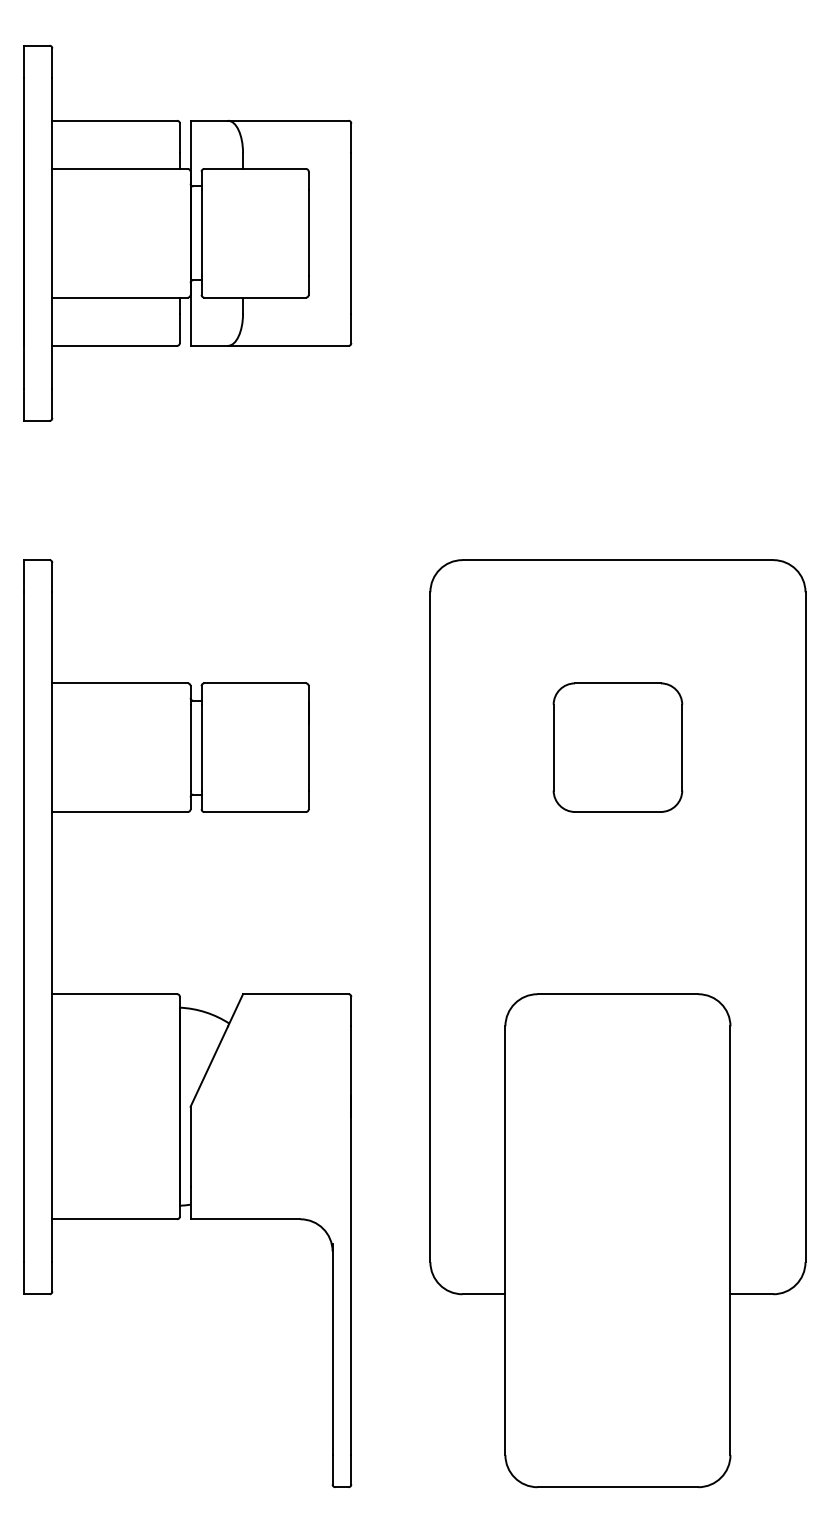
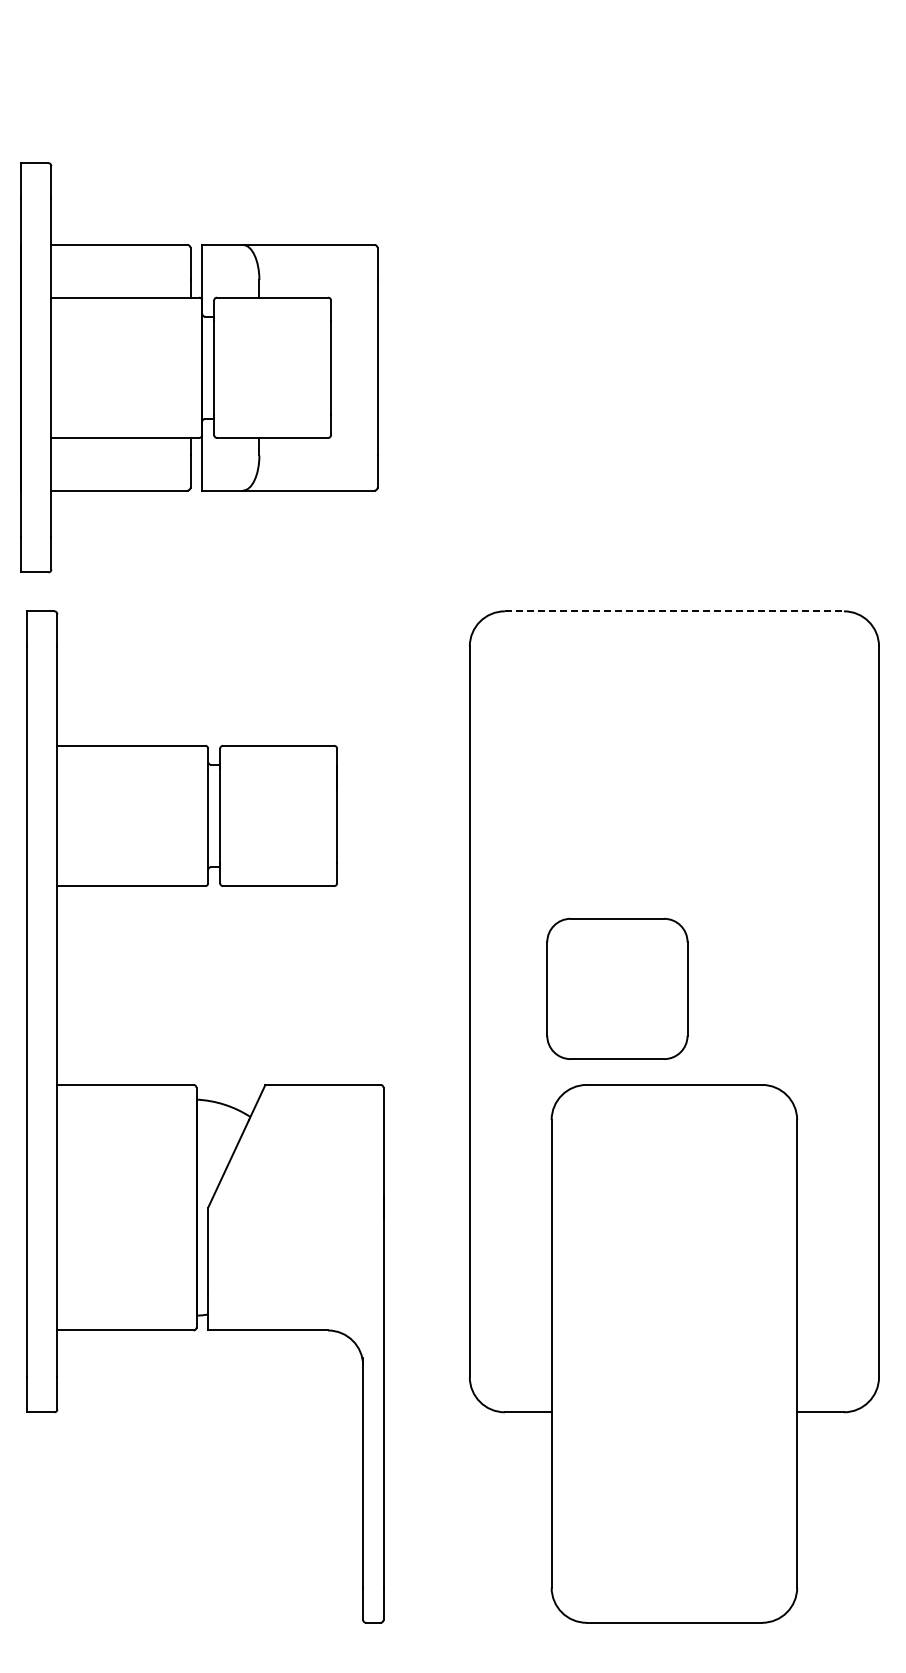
part: (188, 233) -> (199, 367), moved
line: (618, 560) -> (674, 611), solid -> dashed
part: (618, 747) -> (617, 988), moved

